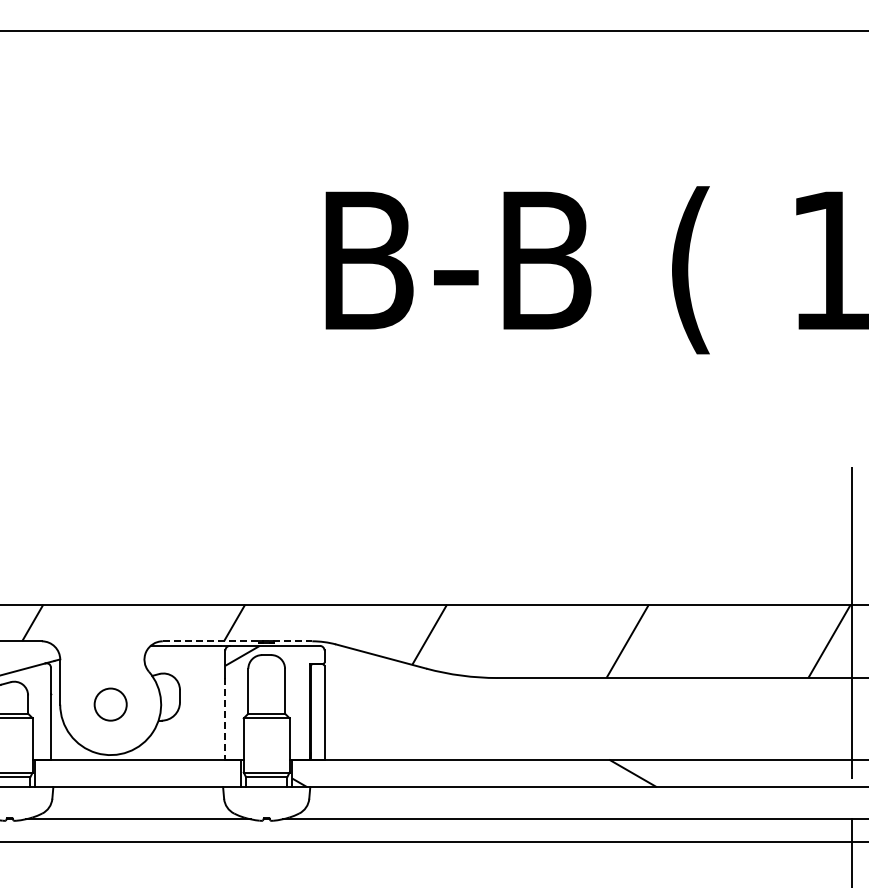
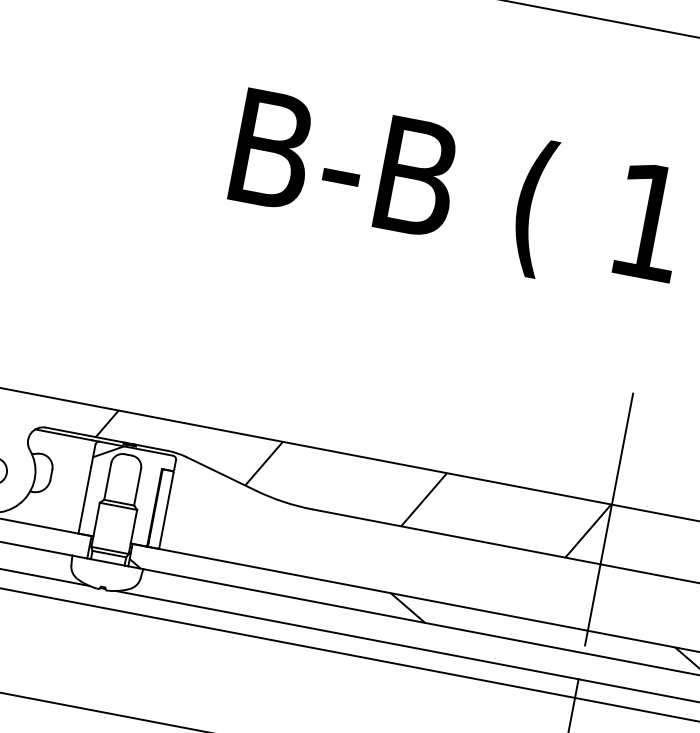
line: (237, 641) -> (106, 439), dashed -> solid
line: (225, 718) -> (84, 500), dashed -> solid

